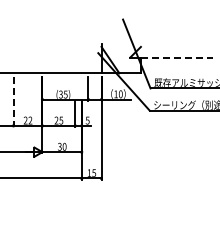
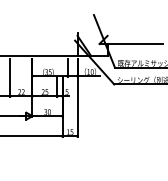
line: (177, 57) -> (135, 43), dashed -> solid
line: (13, 102) -> (10, 78), dashed -> solid

